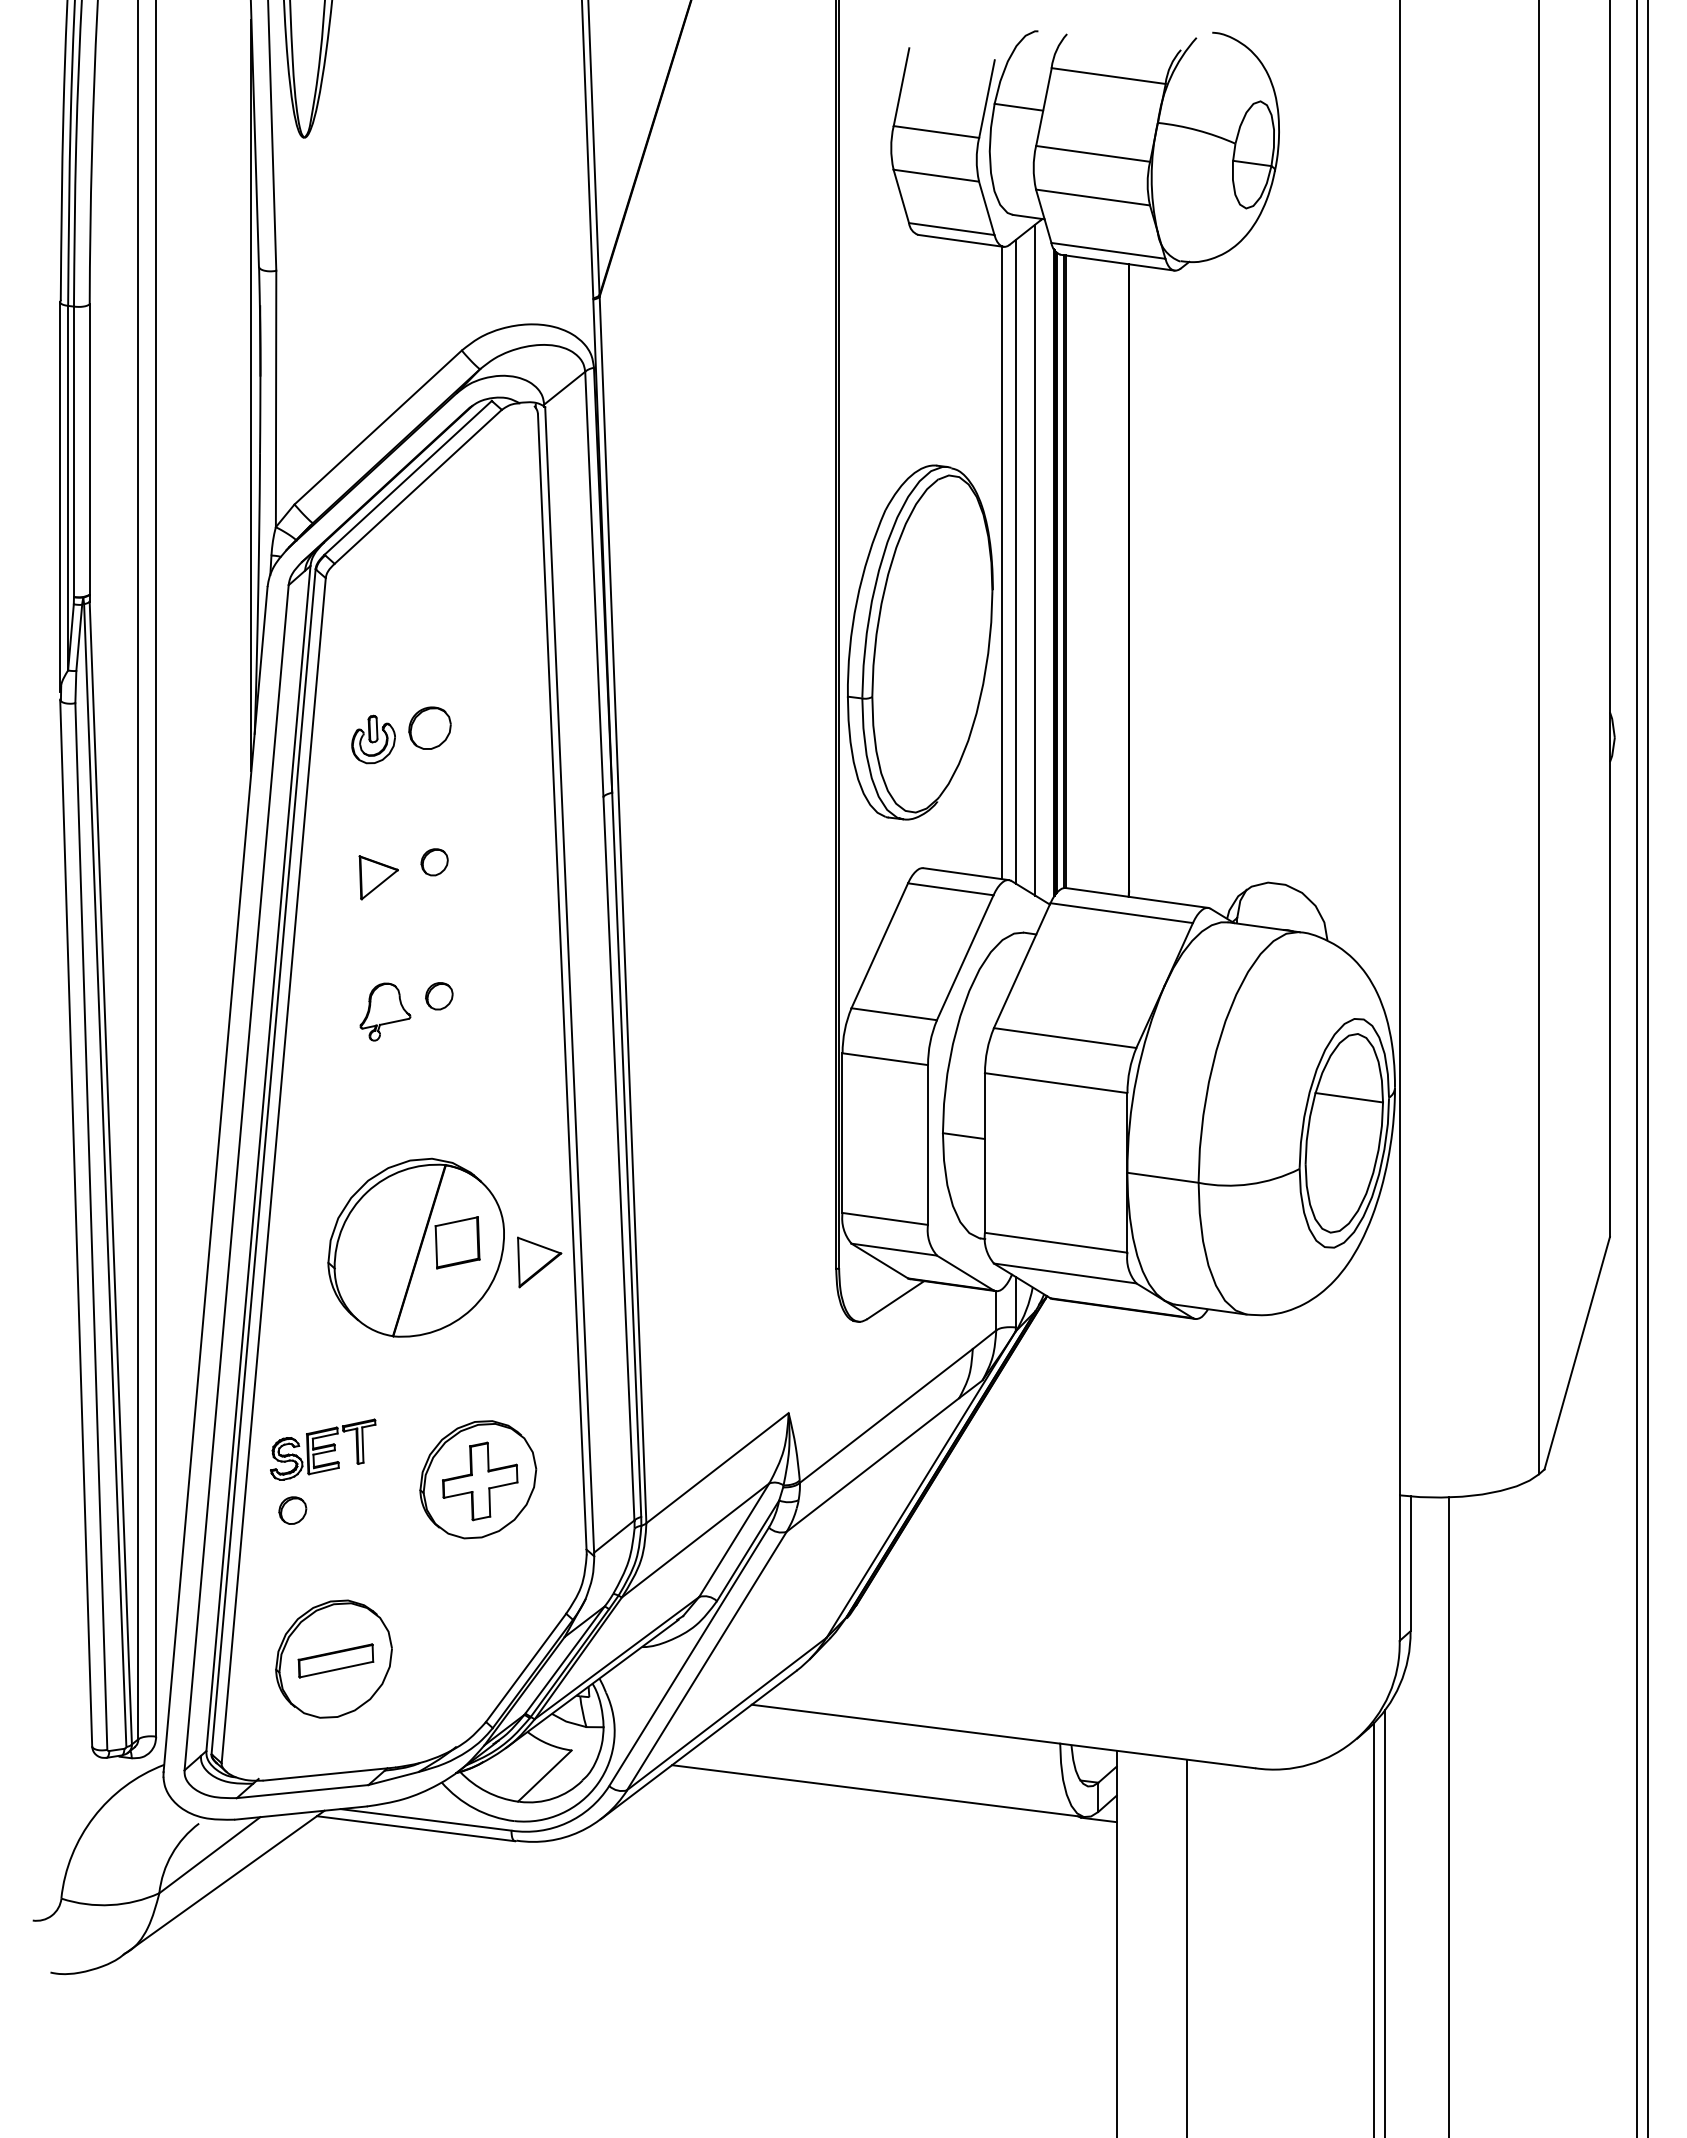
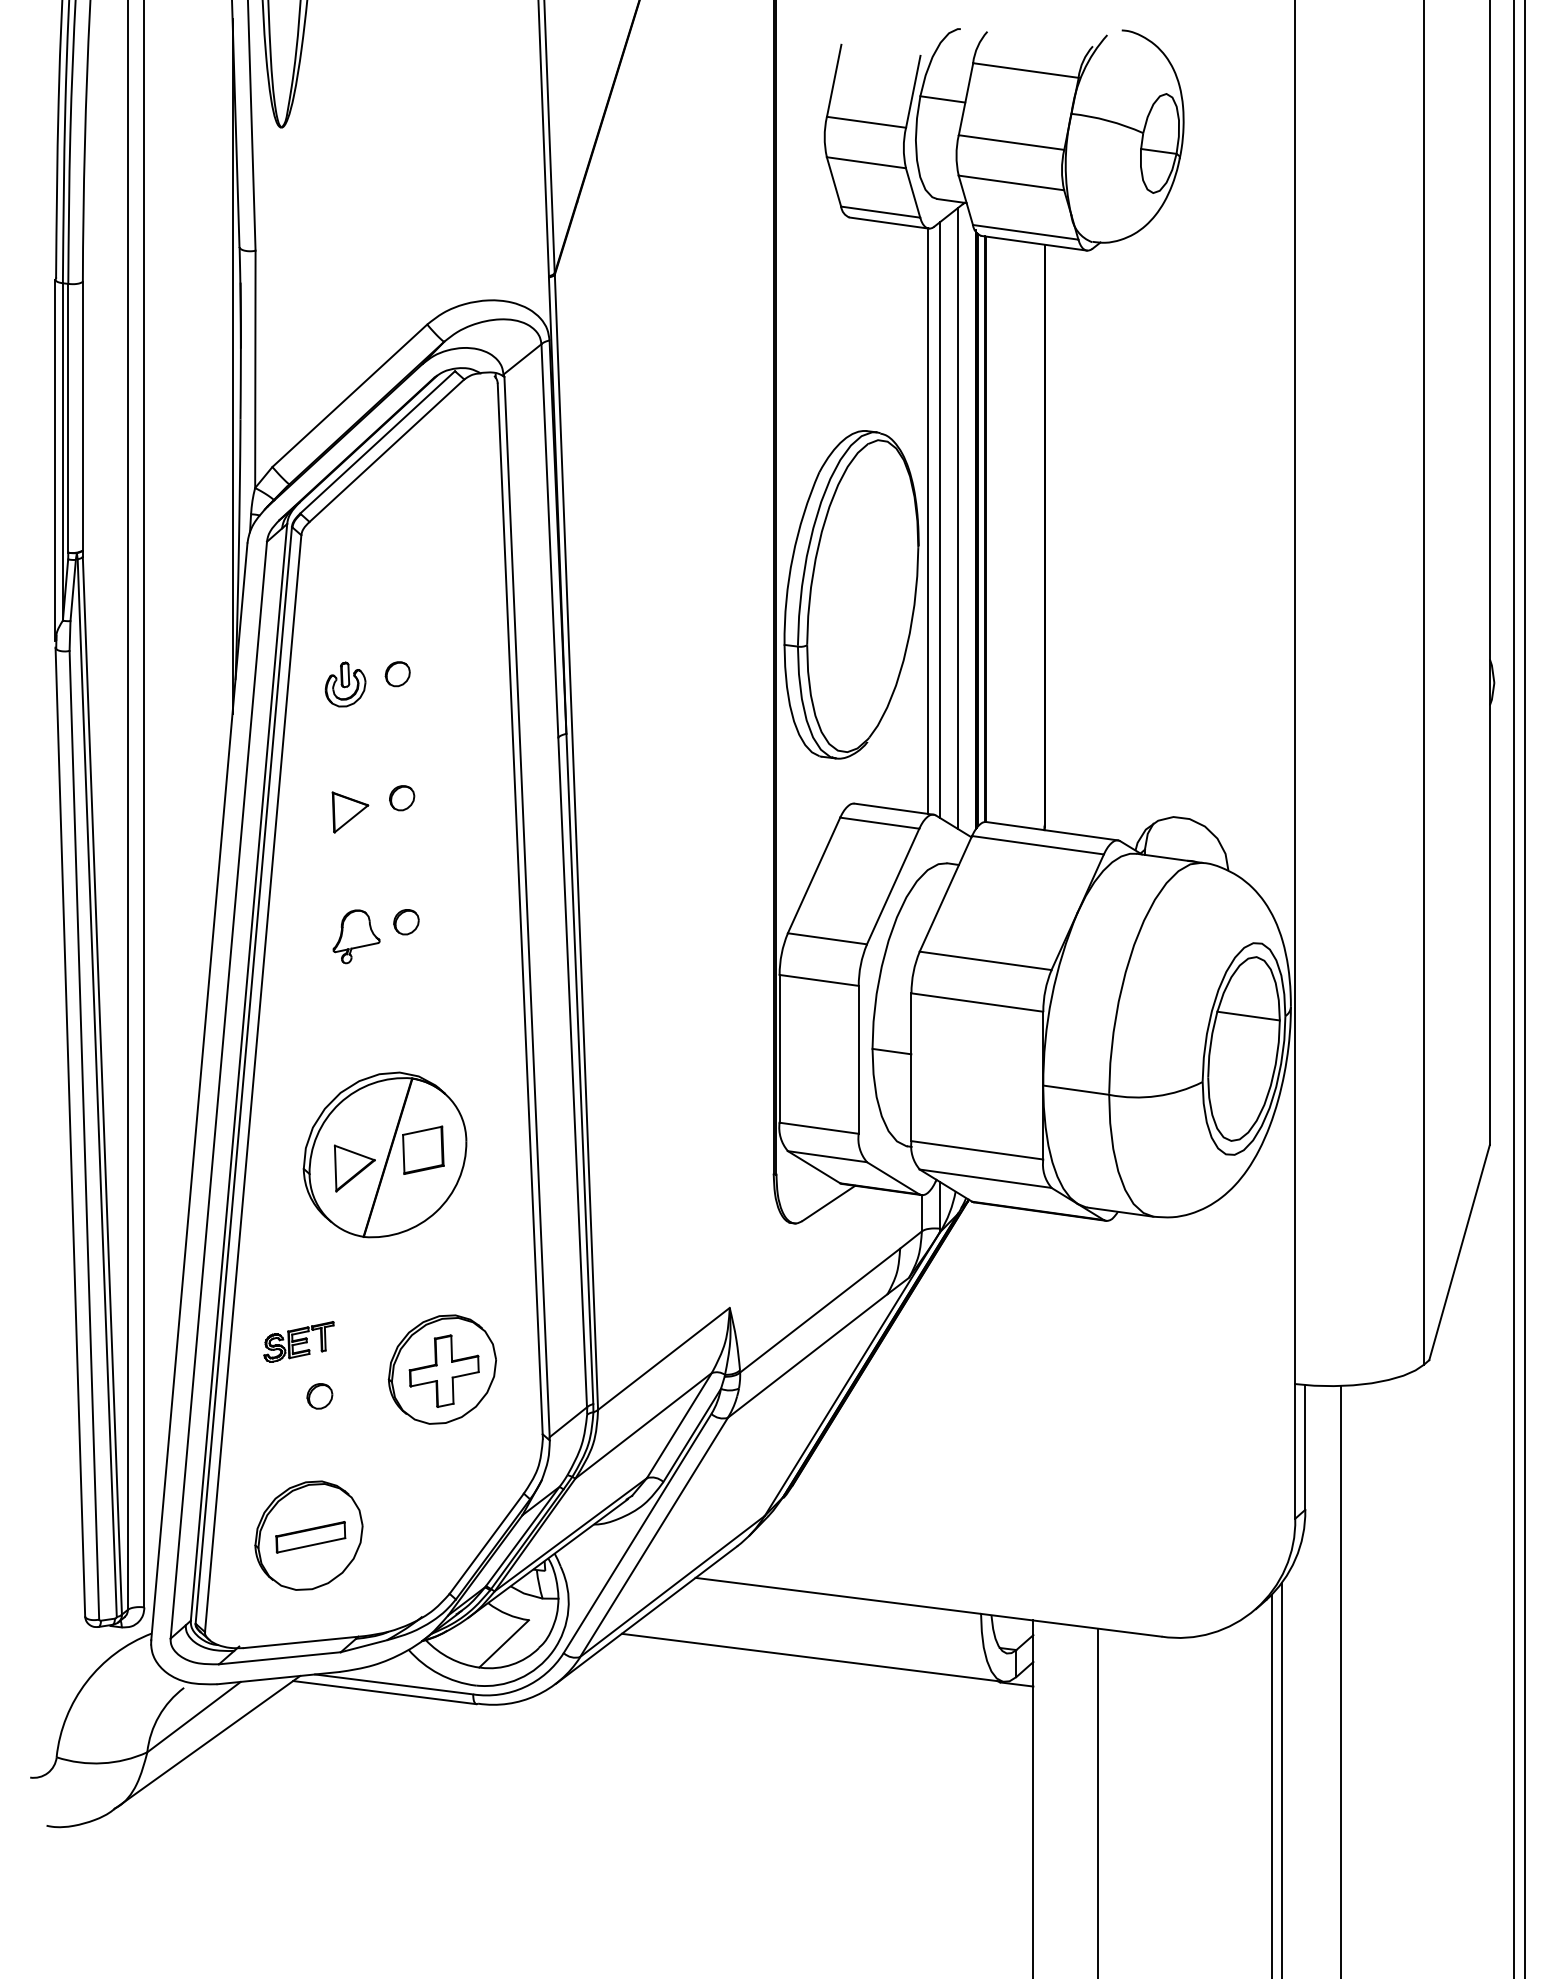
part: (429, 728) -> (397, 674), size x0.62
part: (539, 1262) -> (354, 1168), moved
part: (323, 1449) -> (299, 1341), size x0.71
part: (292, 1510) -> (319, 1396), moved

